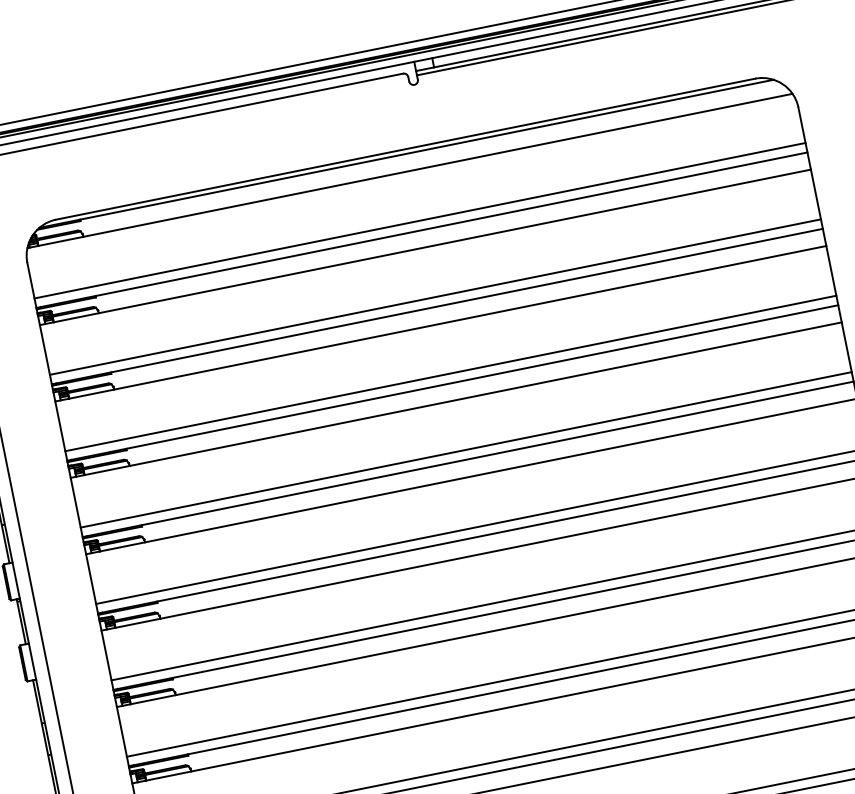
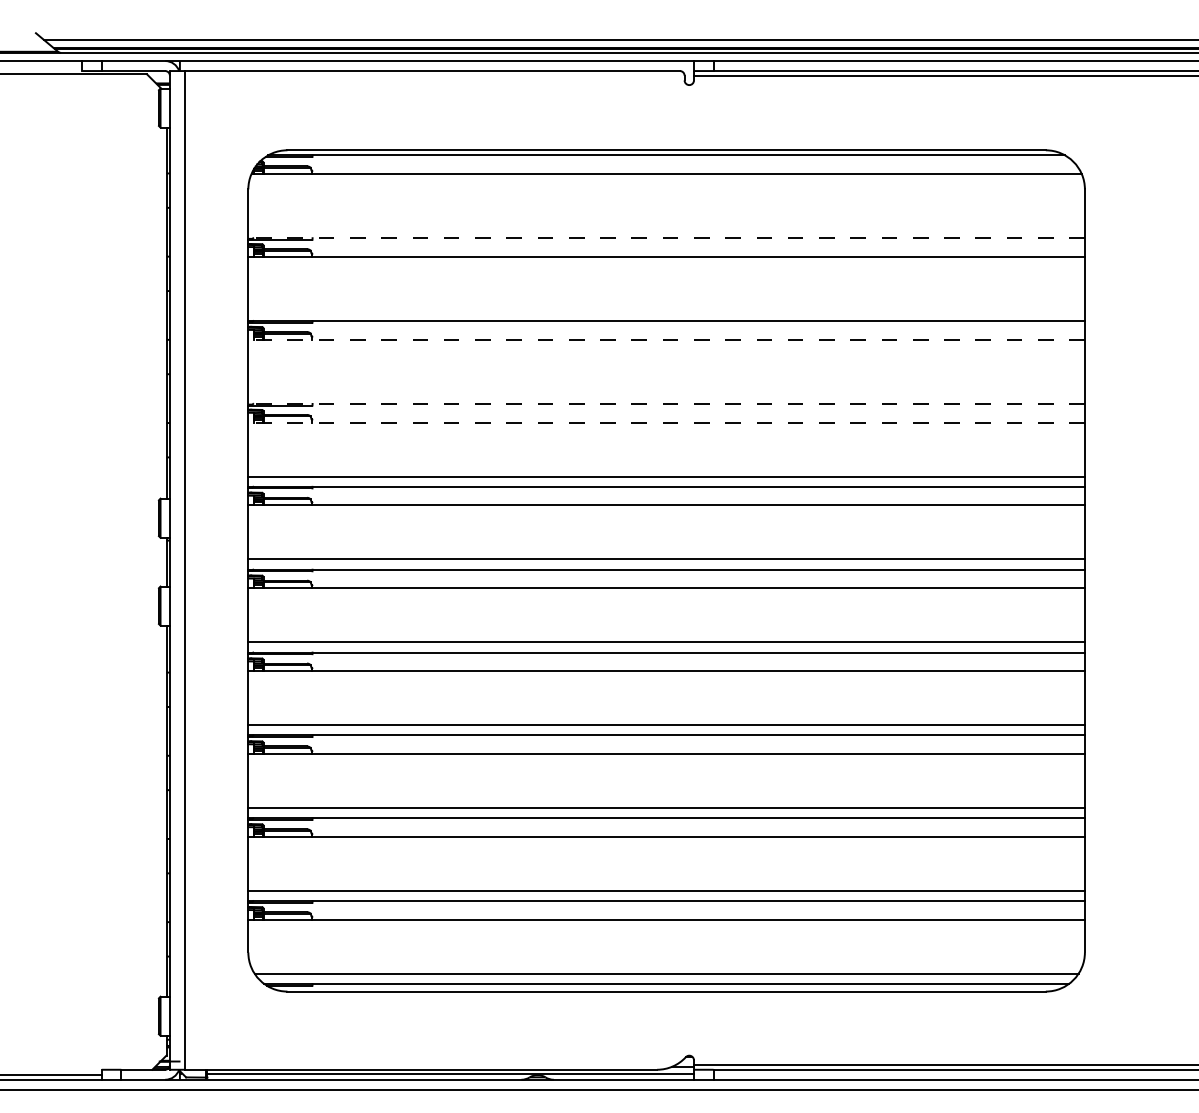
line: (419, 220) -> (666, 227), removed
line: (421, 230) -> (666, 238), solid -> dashed
line: (435, 296) -> (666, 310), removed
line: (440, 323) -> (666, 339), solid -> dashed
line: (450, 373) -> (666, 393), removed
line: (452, 382) -> (666, 403), solid -> dashed
line: (456, 400) -> (666, 422), solid -> dashed

